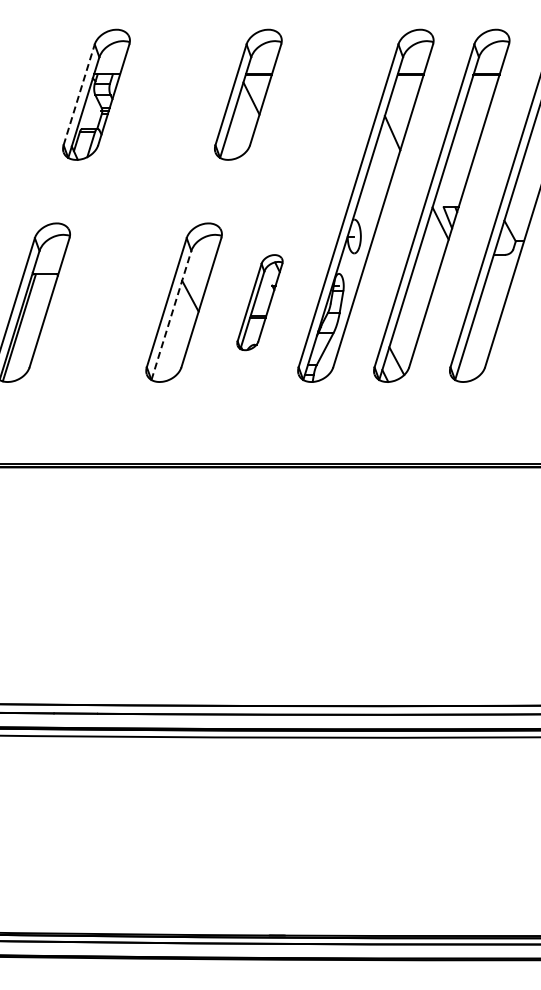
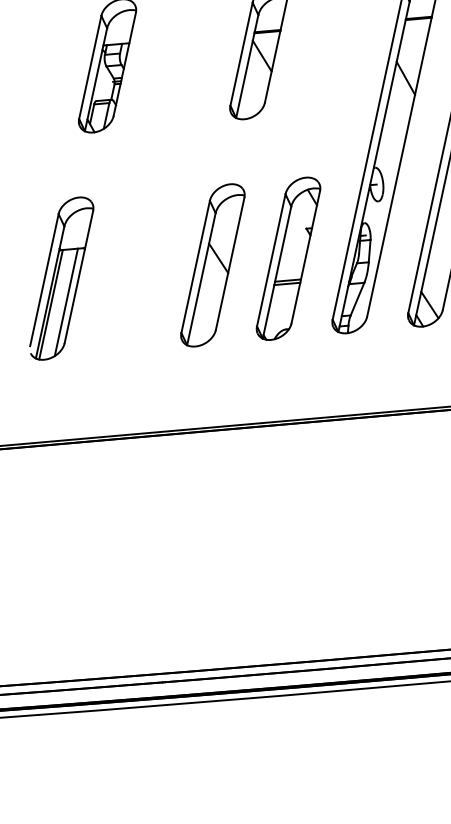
line: (79, 94) -> (90, 67), dashed -> solid
part: (259, 302) -> (288, 258), size x1.67
line: (171, 315) -> (201, 279), dashed -> solid
line: (34, 326) -> (65, 302), added

